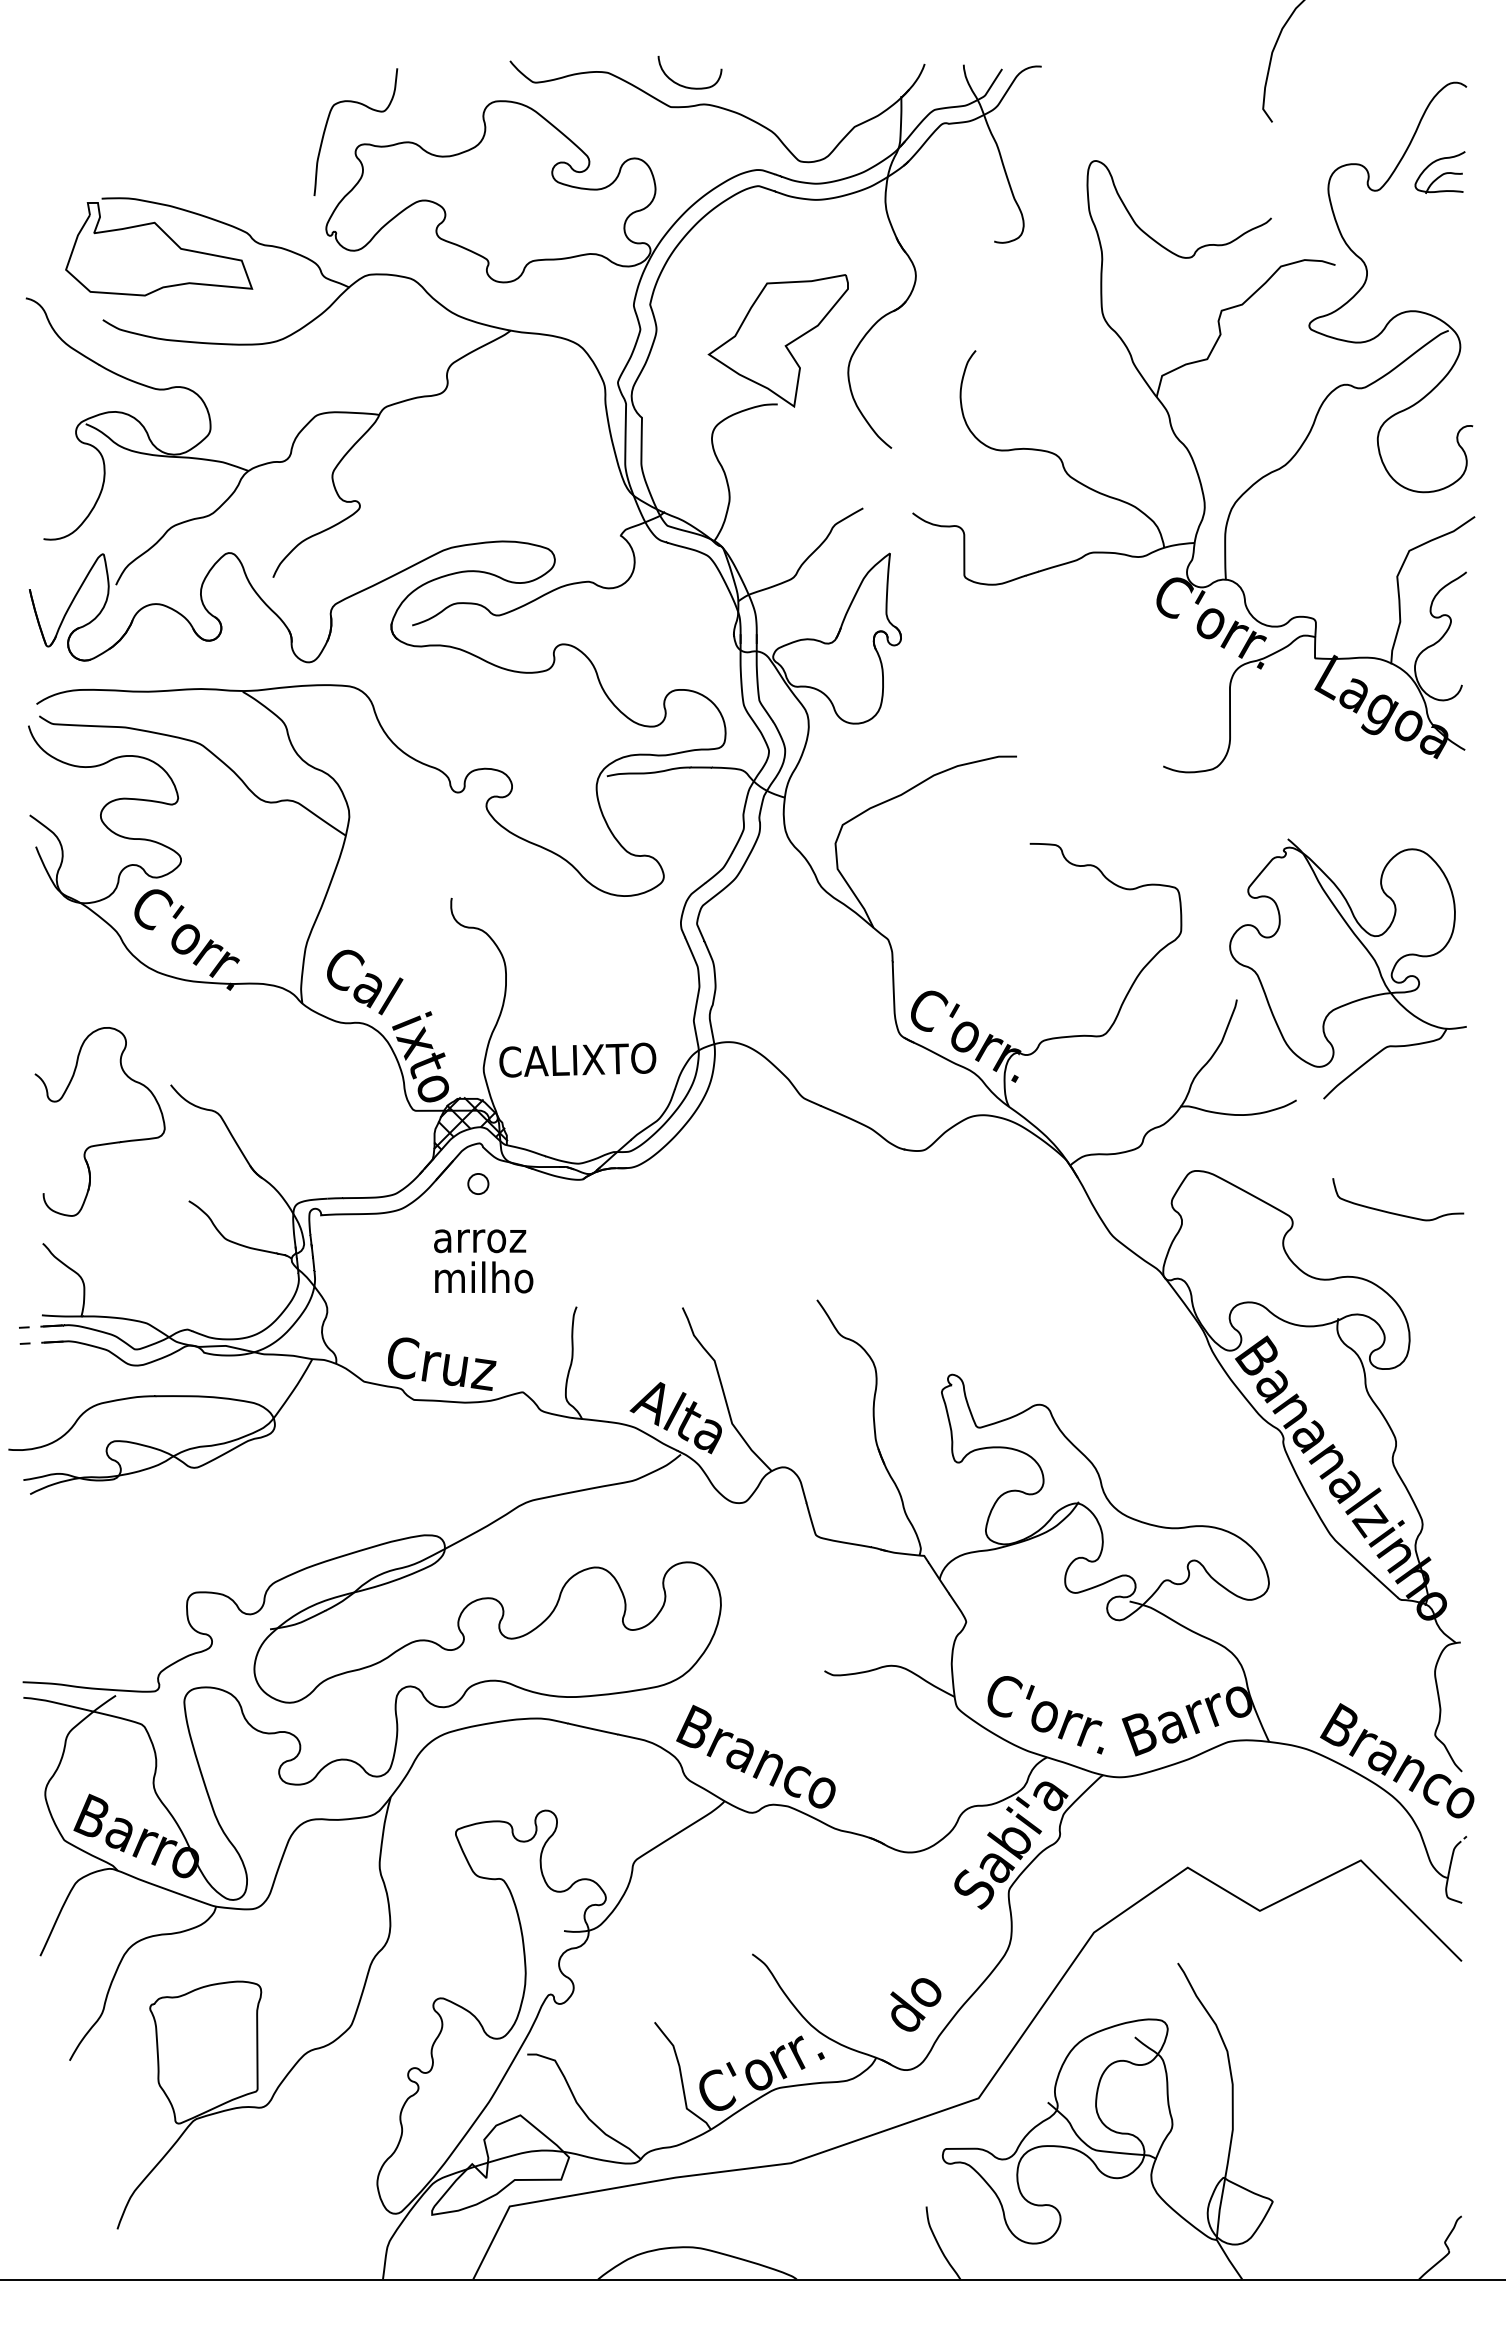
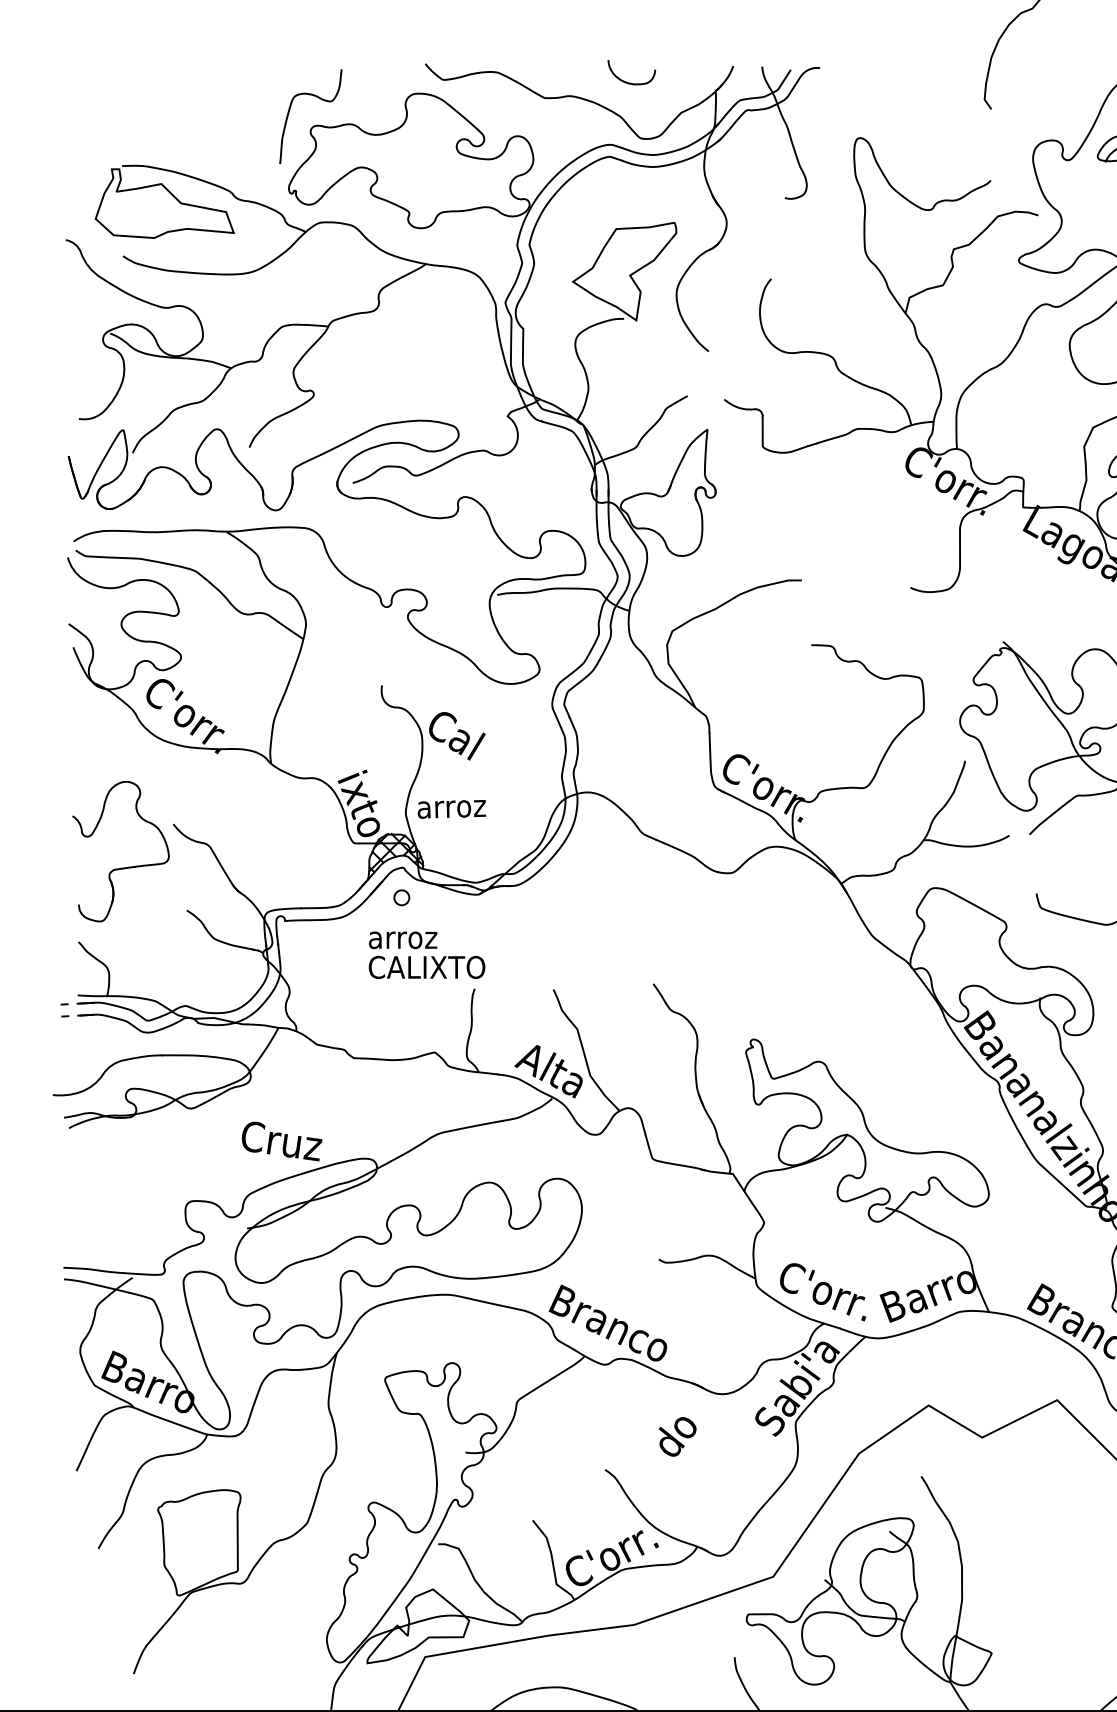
curve: (684, 85) -> (627, 82), moved
text: (365, 982) -> (457, 736), moved
text: (577, 1059) -> (475, 805), CALIXTO -> arroz
text: (511, 1277) -> (426, 967), milho -> CALIXTO
text: (442, 1363) -> (282, 1141), moved
text: (915, 2004) -> (677, 1436), moved

